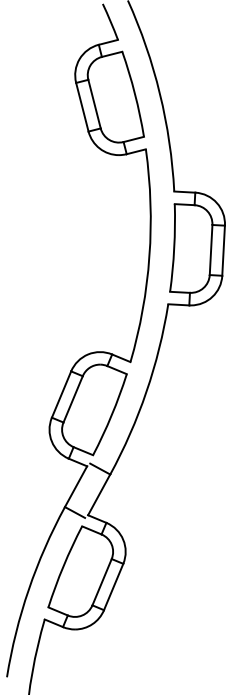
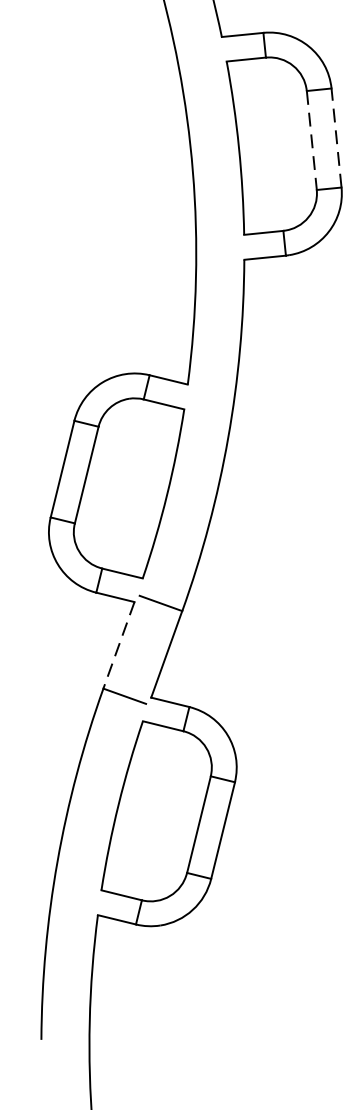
line: (211, 250) -> (312, 141), solid -> dashed
line: (223, 250) -> (336, 137), solid -> dashed
line: (75, 487) -> (118, 647), solid -> dashed

